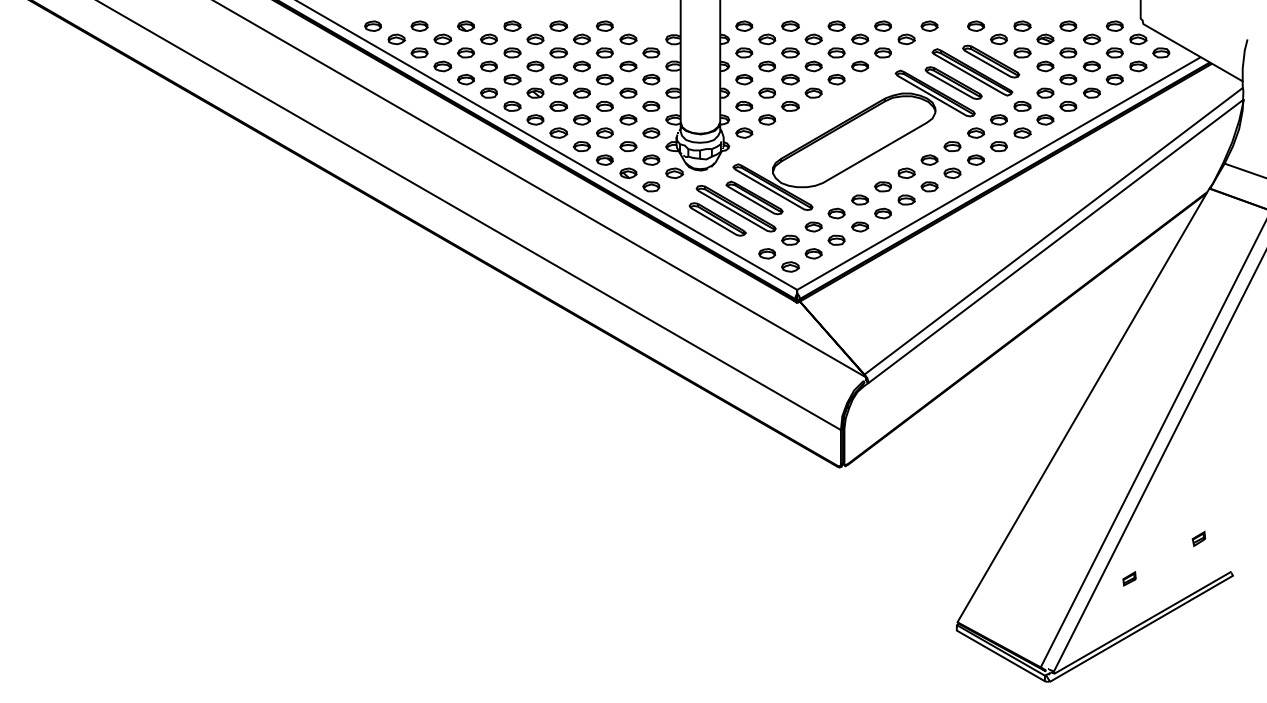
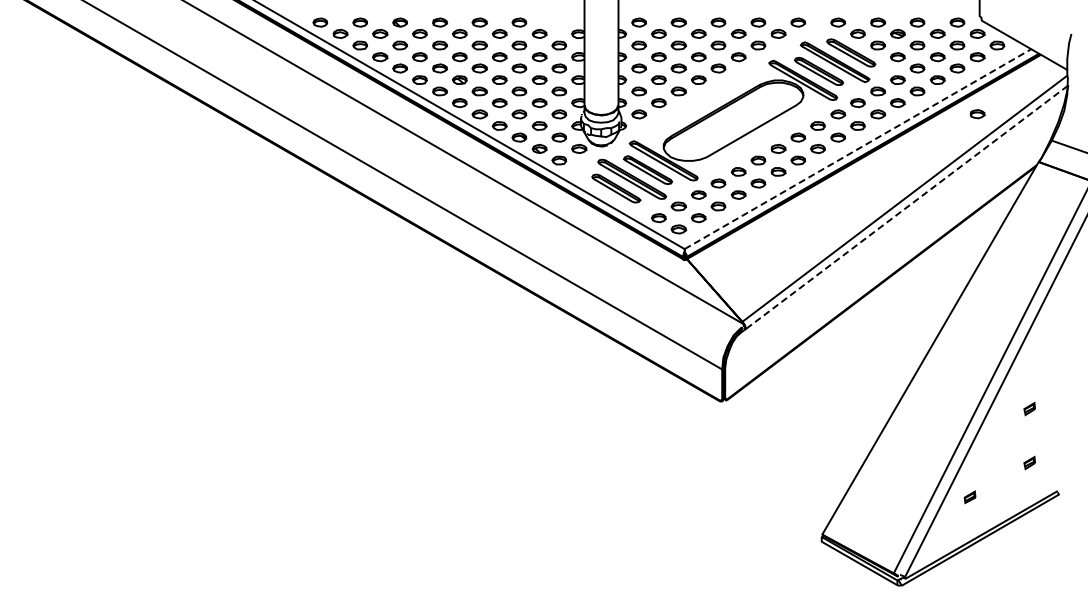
curve: (1138, 132) -> (977, 113), added
line: (998, 173) -> (857, 149), solid -> dashed
line: (1055, 241) -> (906, 207), solid -> dashed
part: (1198, 475) -> (1029, 408), added

